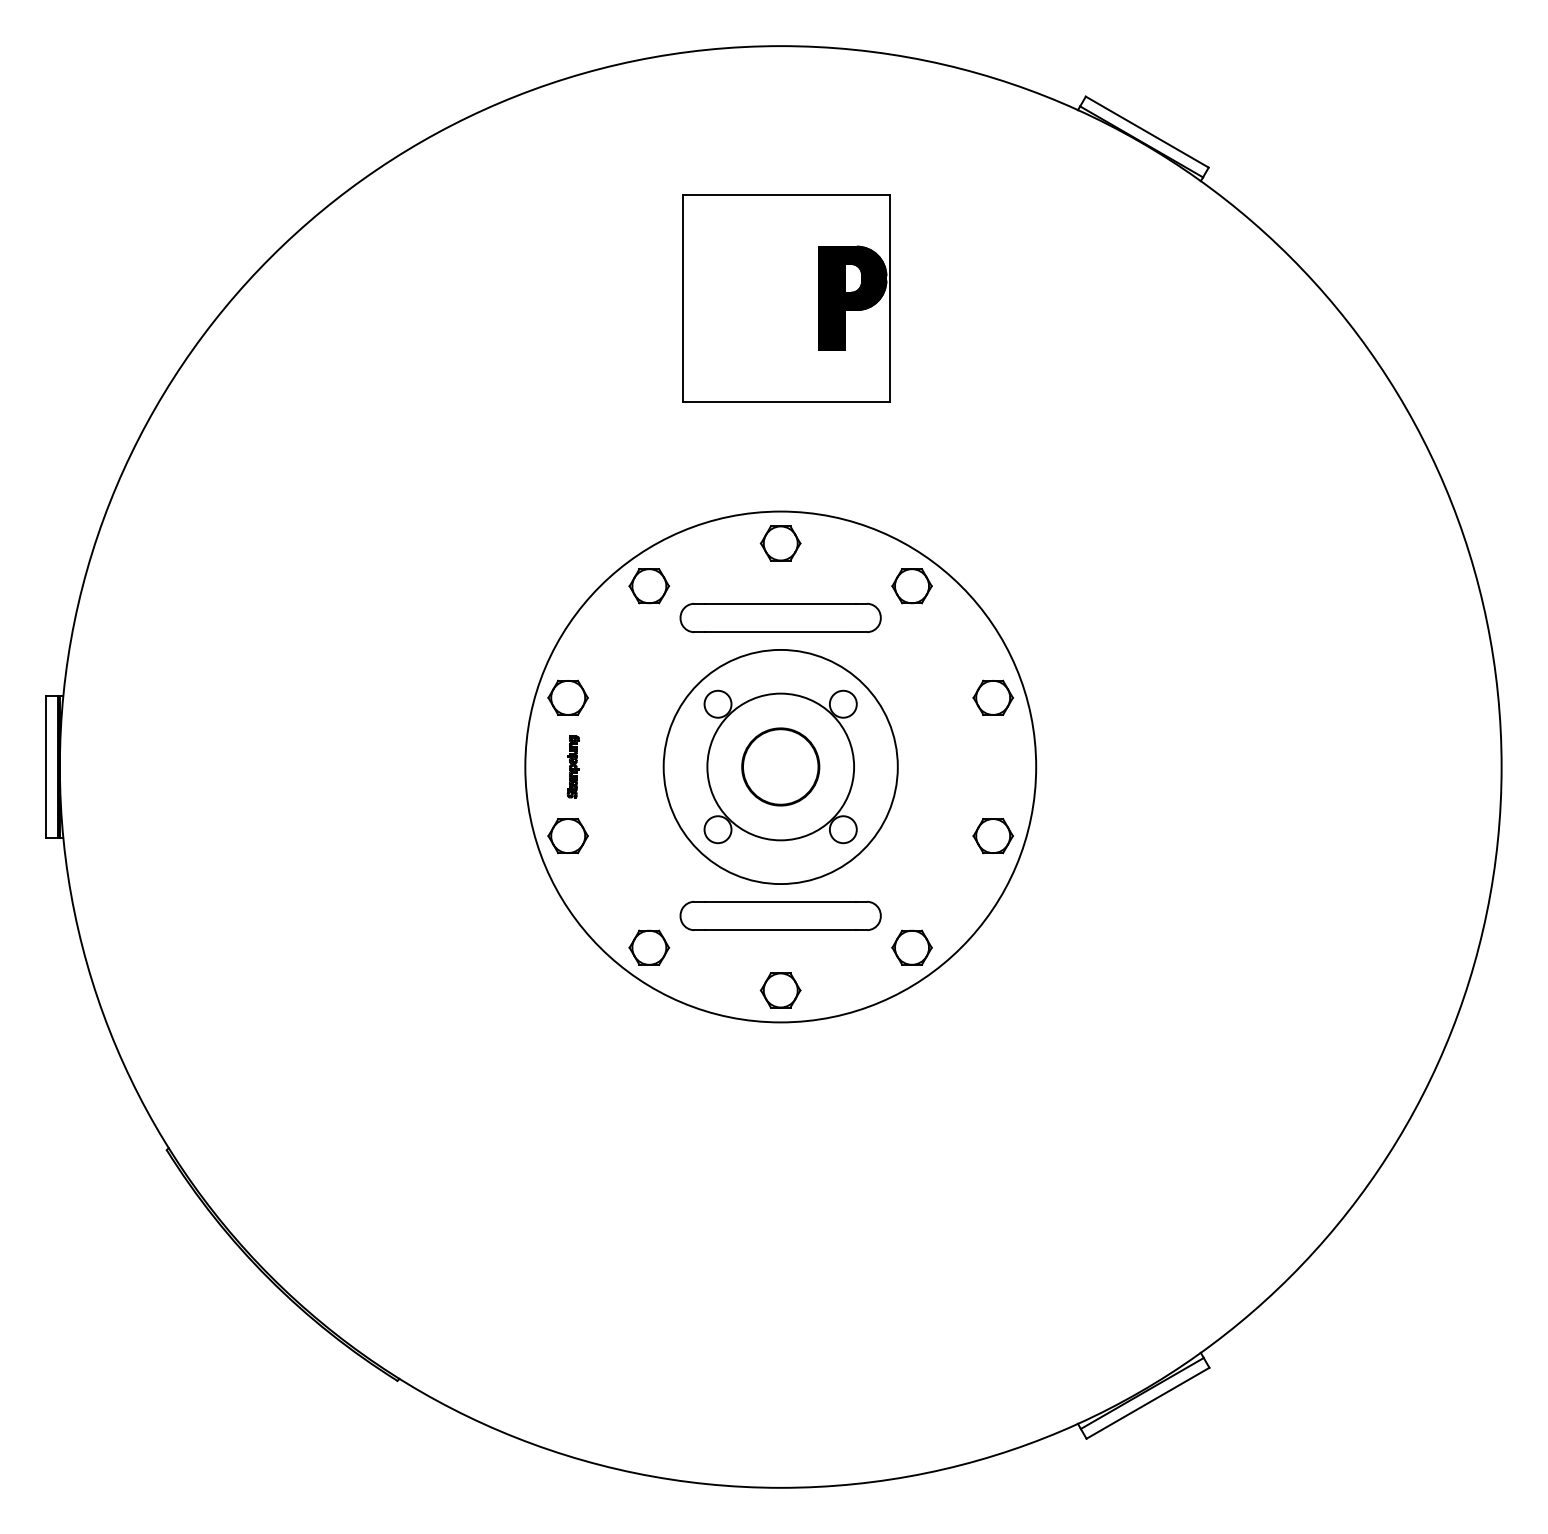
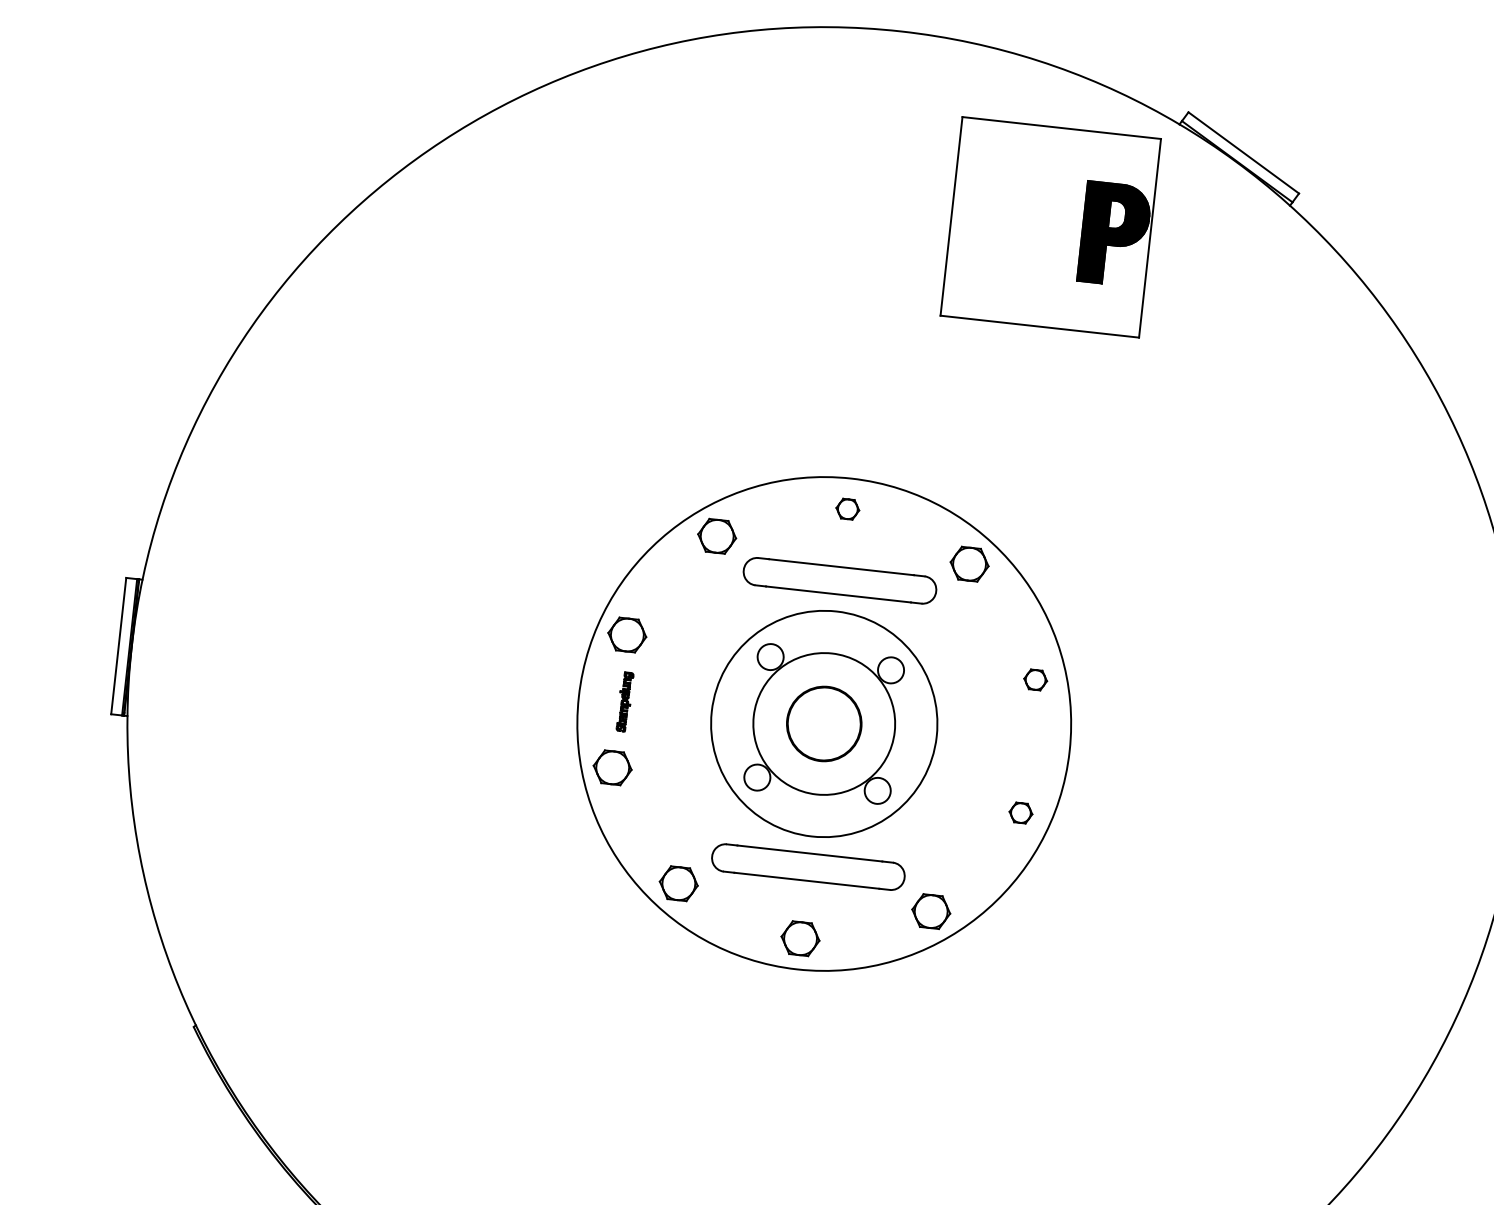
part: (786, 298) -> (1050, 227), moved
part: (780, 543) -> (847, 509), size x0.6
part: (992, 697) -> (1035, 679), size x0.6
part: (992, 836) -> (1020, 813), size x0.6

